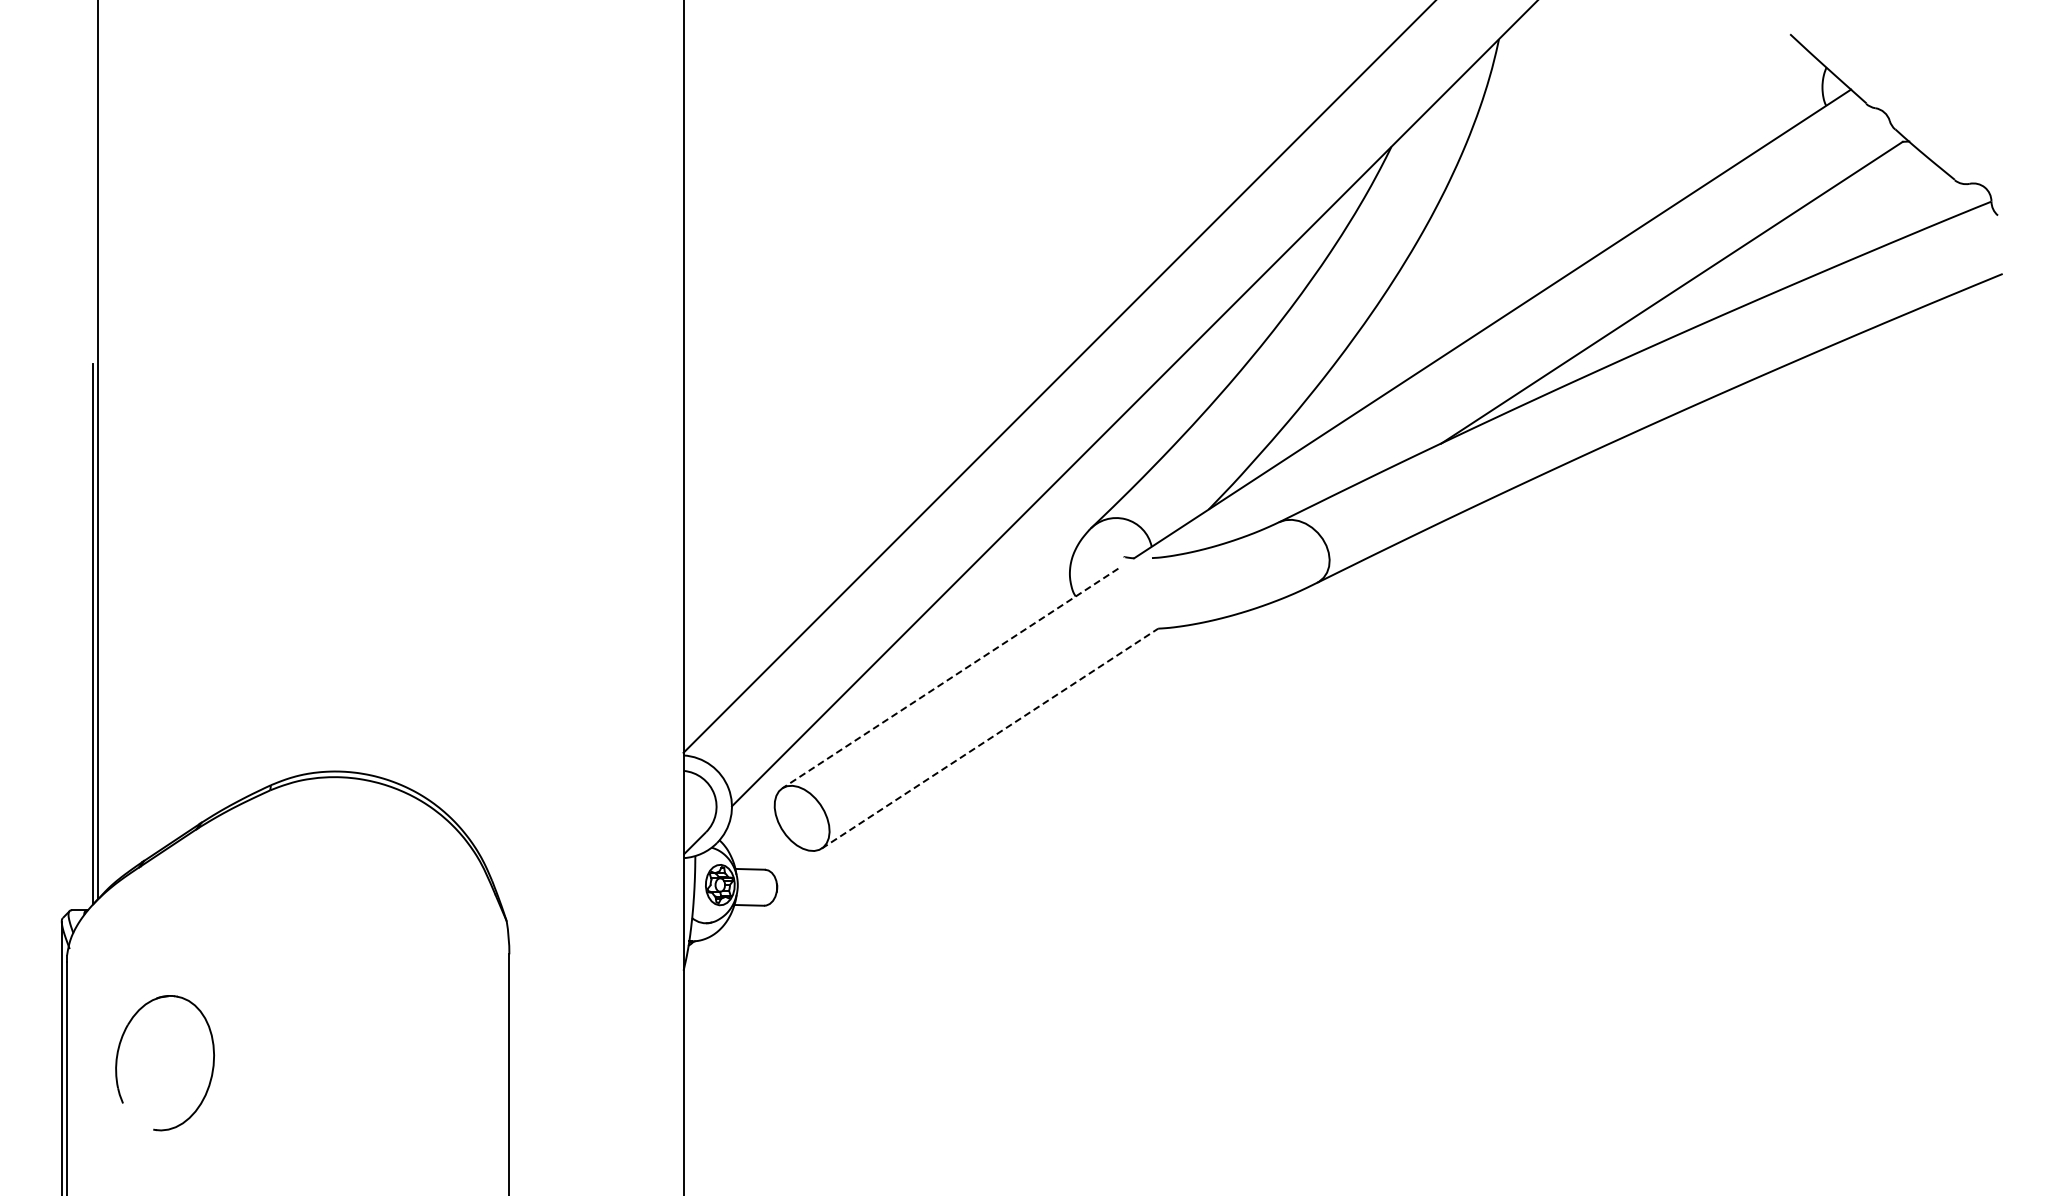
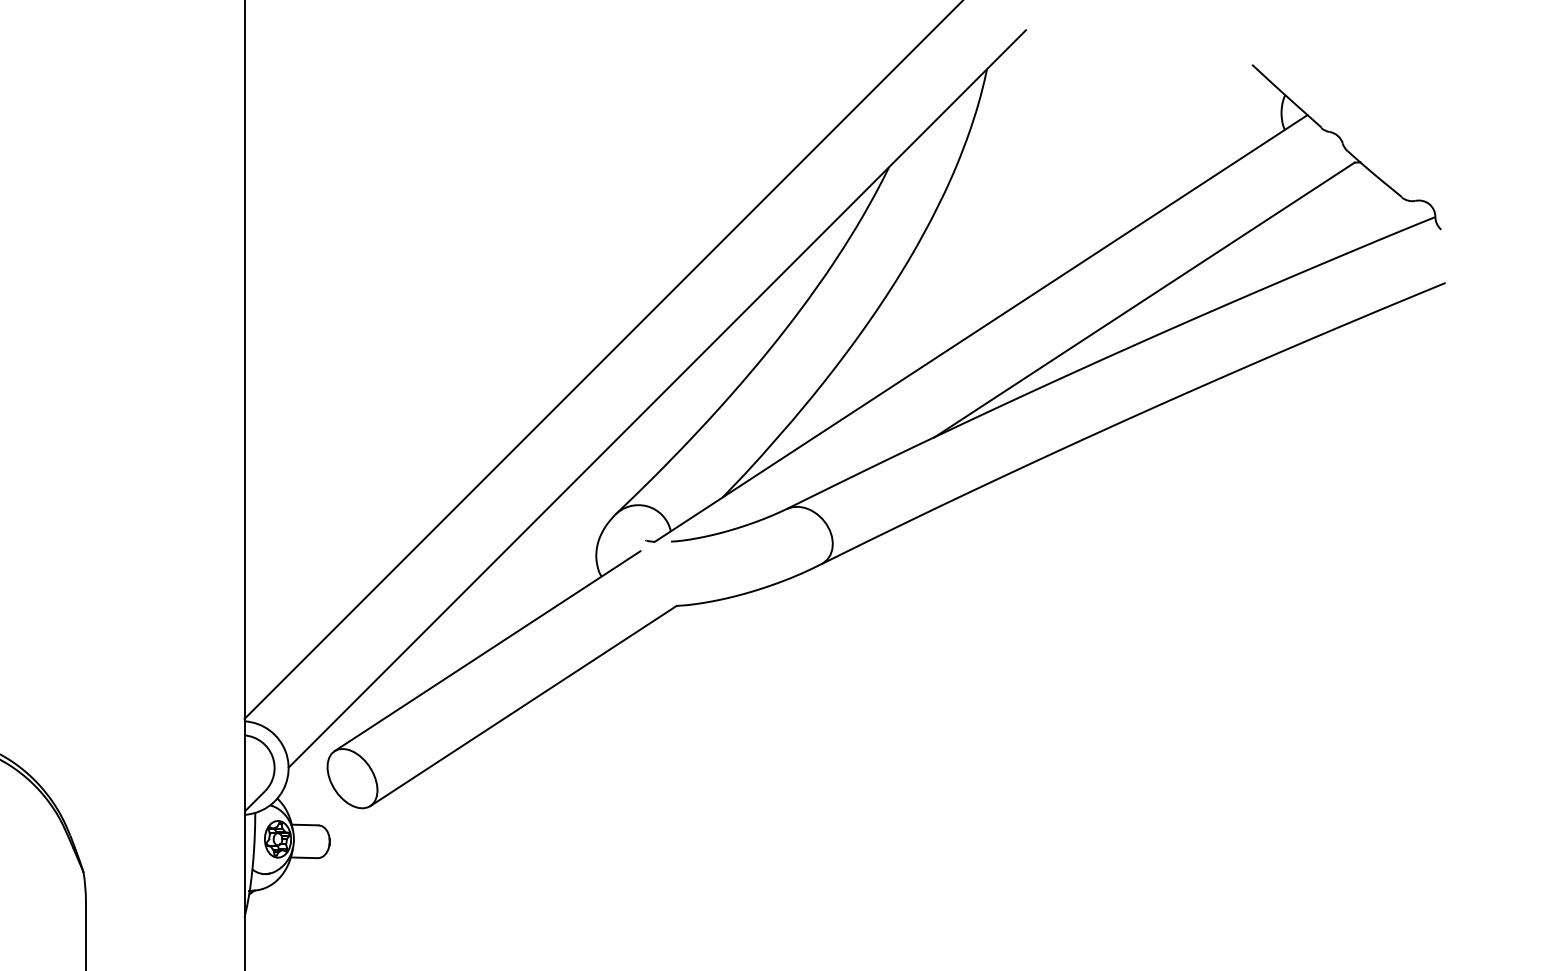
line: (950, 678) -> (487, 651), dashed -> solid
line: (989, 738) -> (523, 705), dashed -> solid

